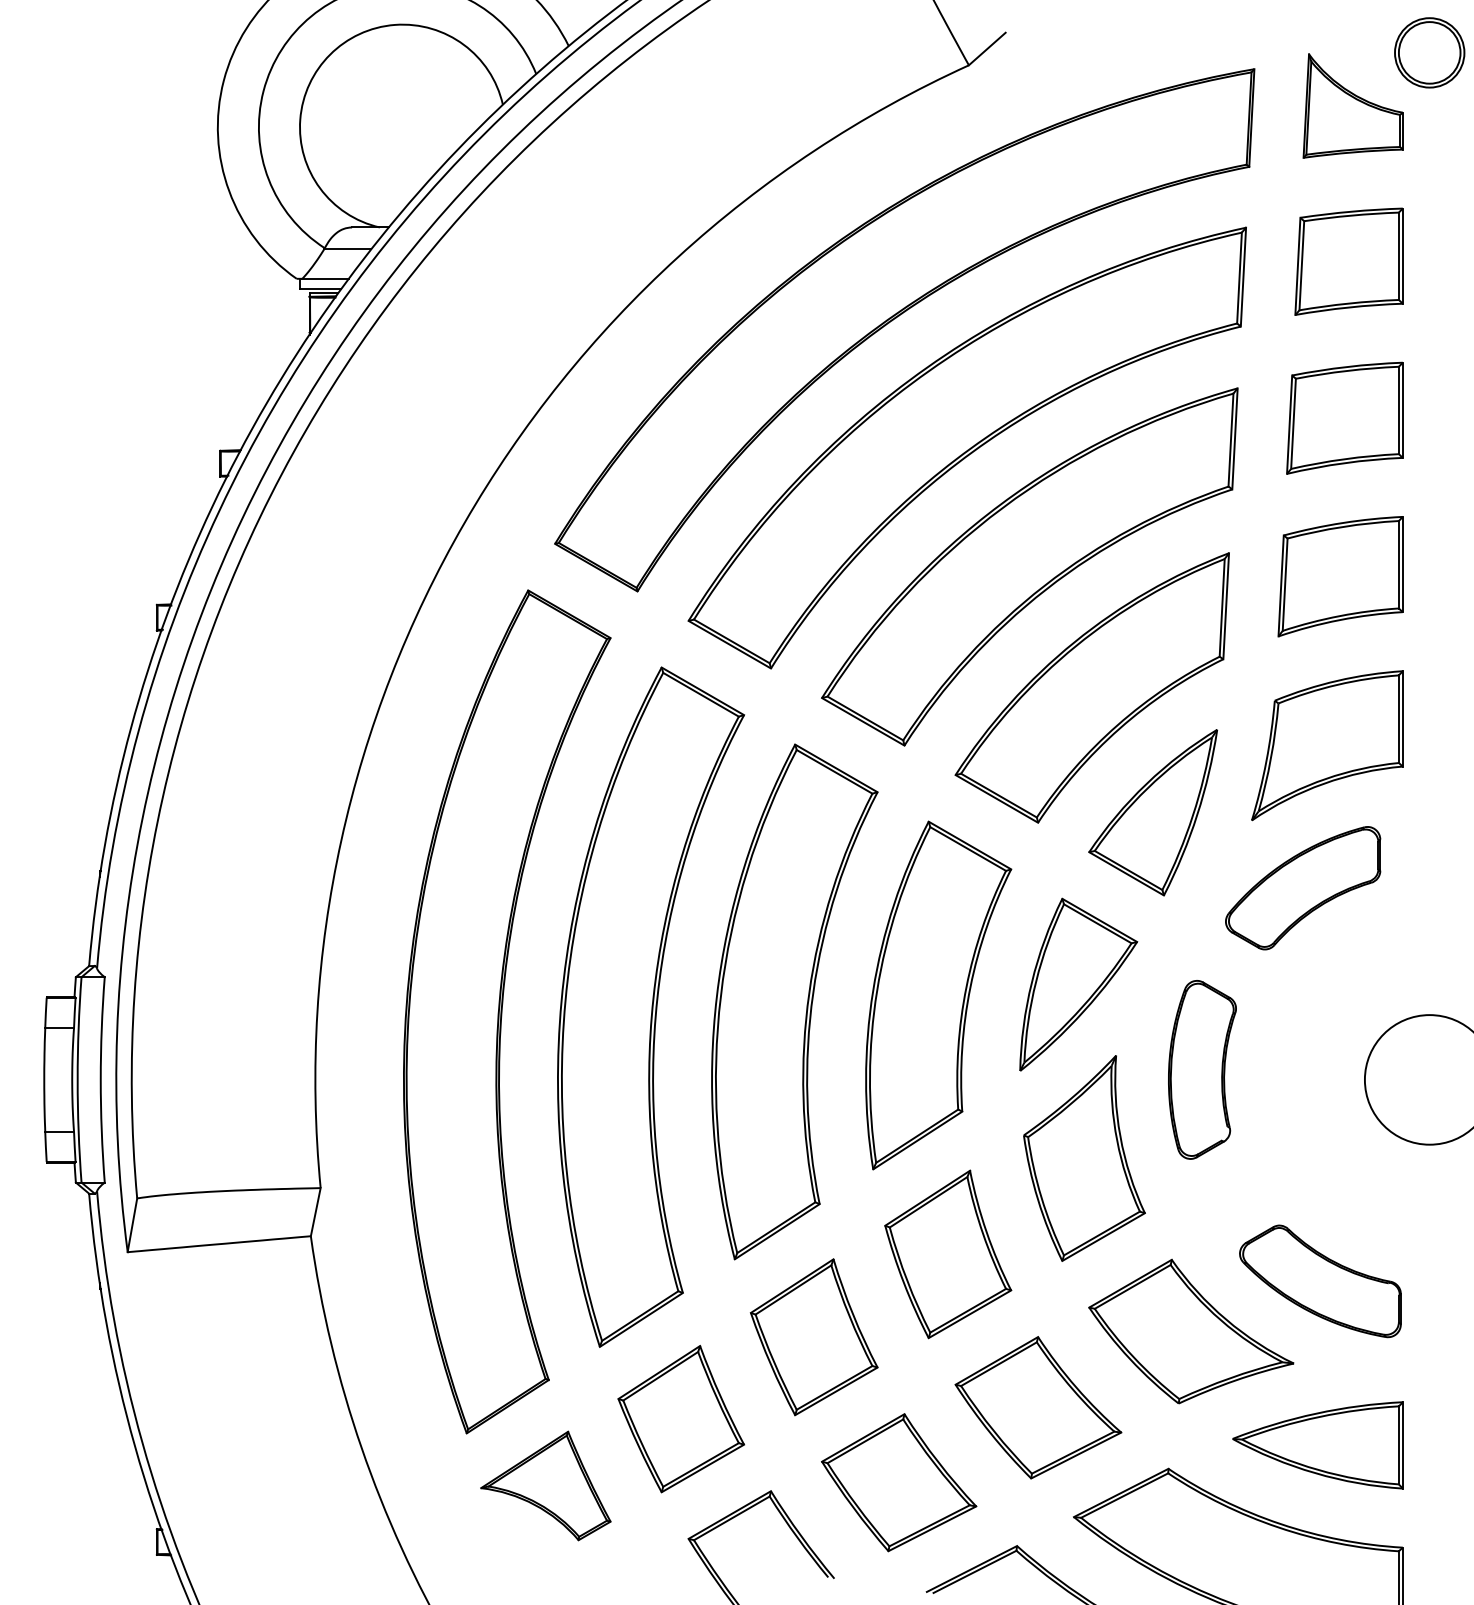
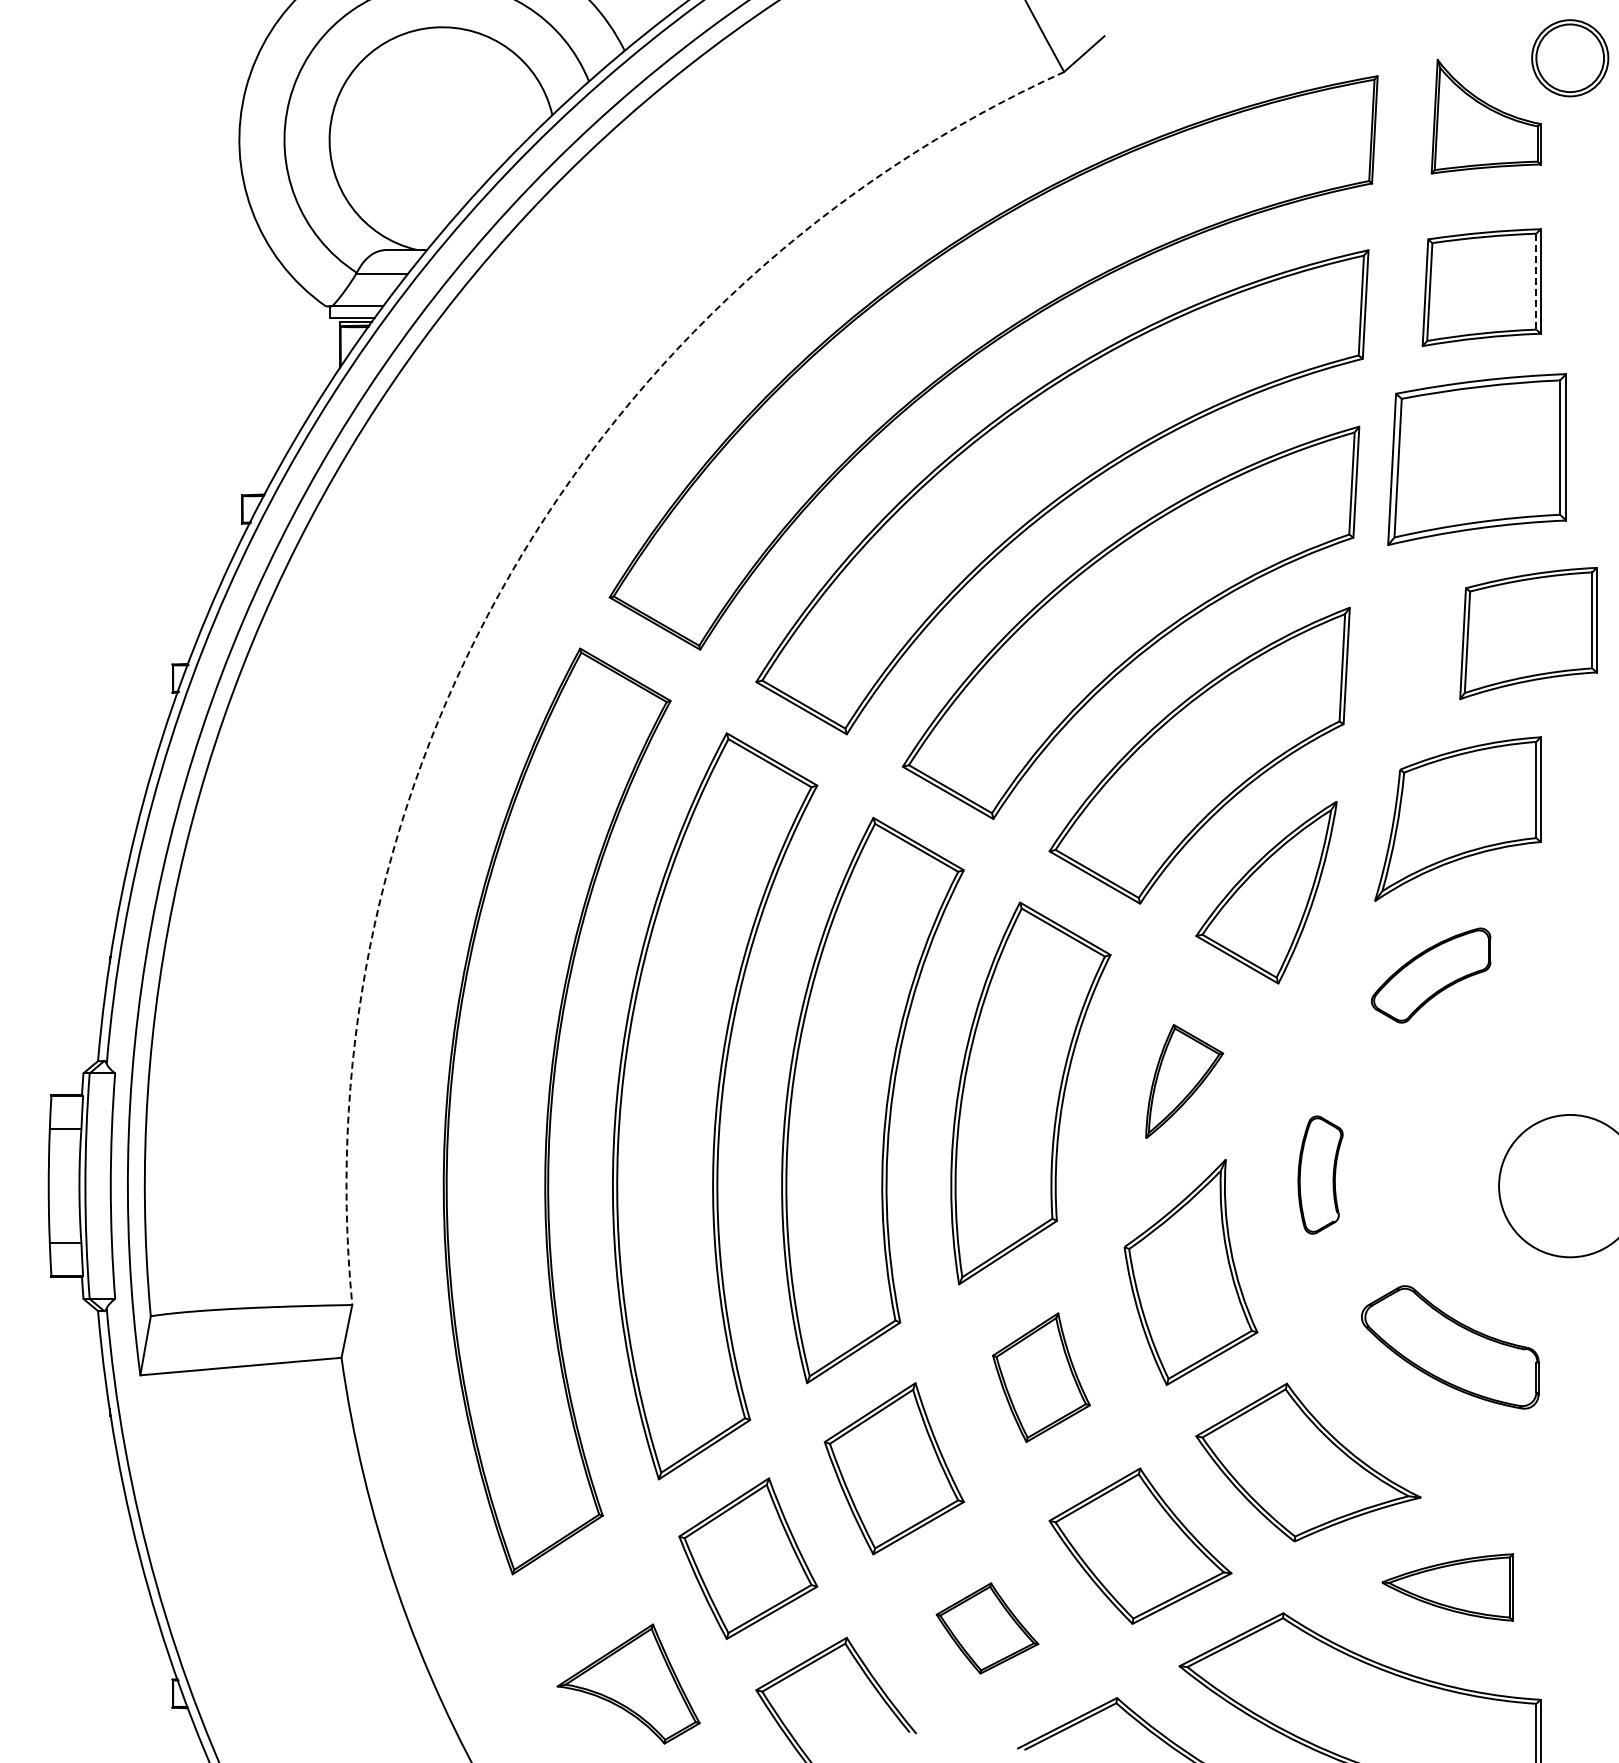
line: (1399, 256) -> (1536, 281), solid -> dashed
part: (1344, 418) -> (1476, 459), size x1.4
arc: (464, 522) -> (510, 574), solid -> dashed
part: (1340, 576) -> (1528, 633), moved
part: (1302, 888) -> (1430, 975), size x0.7
part: (1078, 984) -> (1184, 1081), size x0.6
part: (1202, 1069) -> (1320, 1174), size x0.6
part: (948, 1254) -> (1041, 1377), size x0.7
part: (1320, 1281) -> (1450, 1347), moved
part: (1317, 1445) -> (1447, 1587), size x0.7
part: (899, 1482) -> (987, 1628), size x0.6
part: (545, 1485) -> (628, 1683), moved

